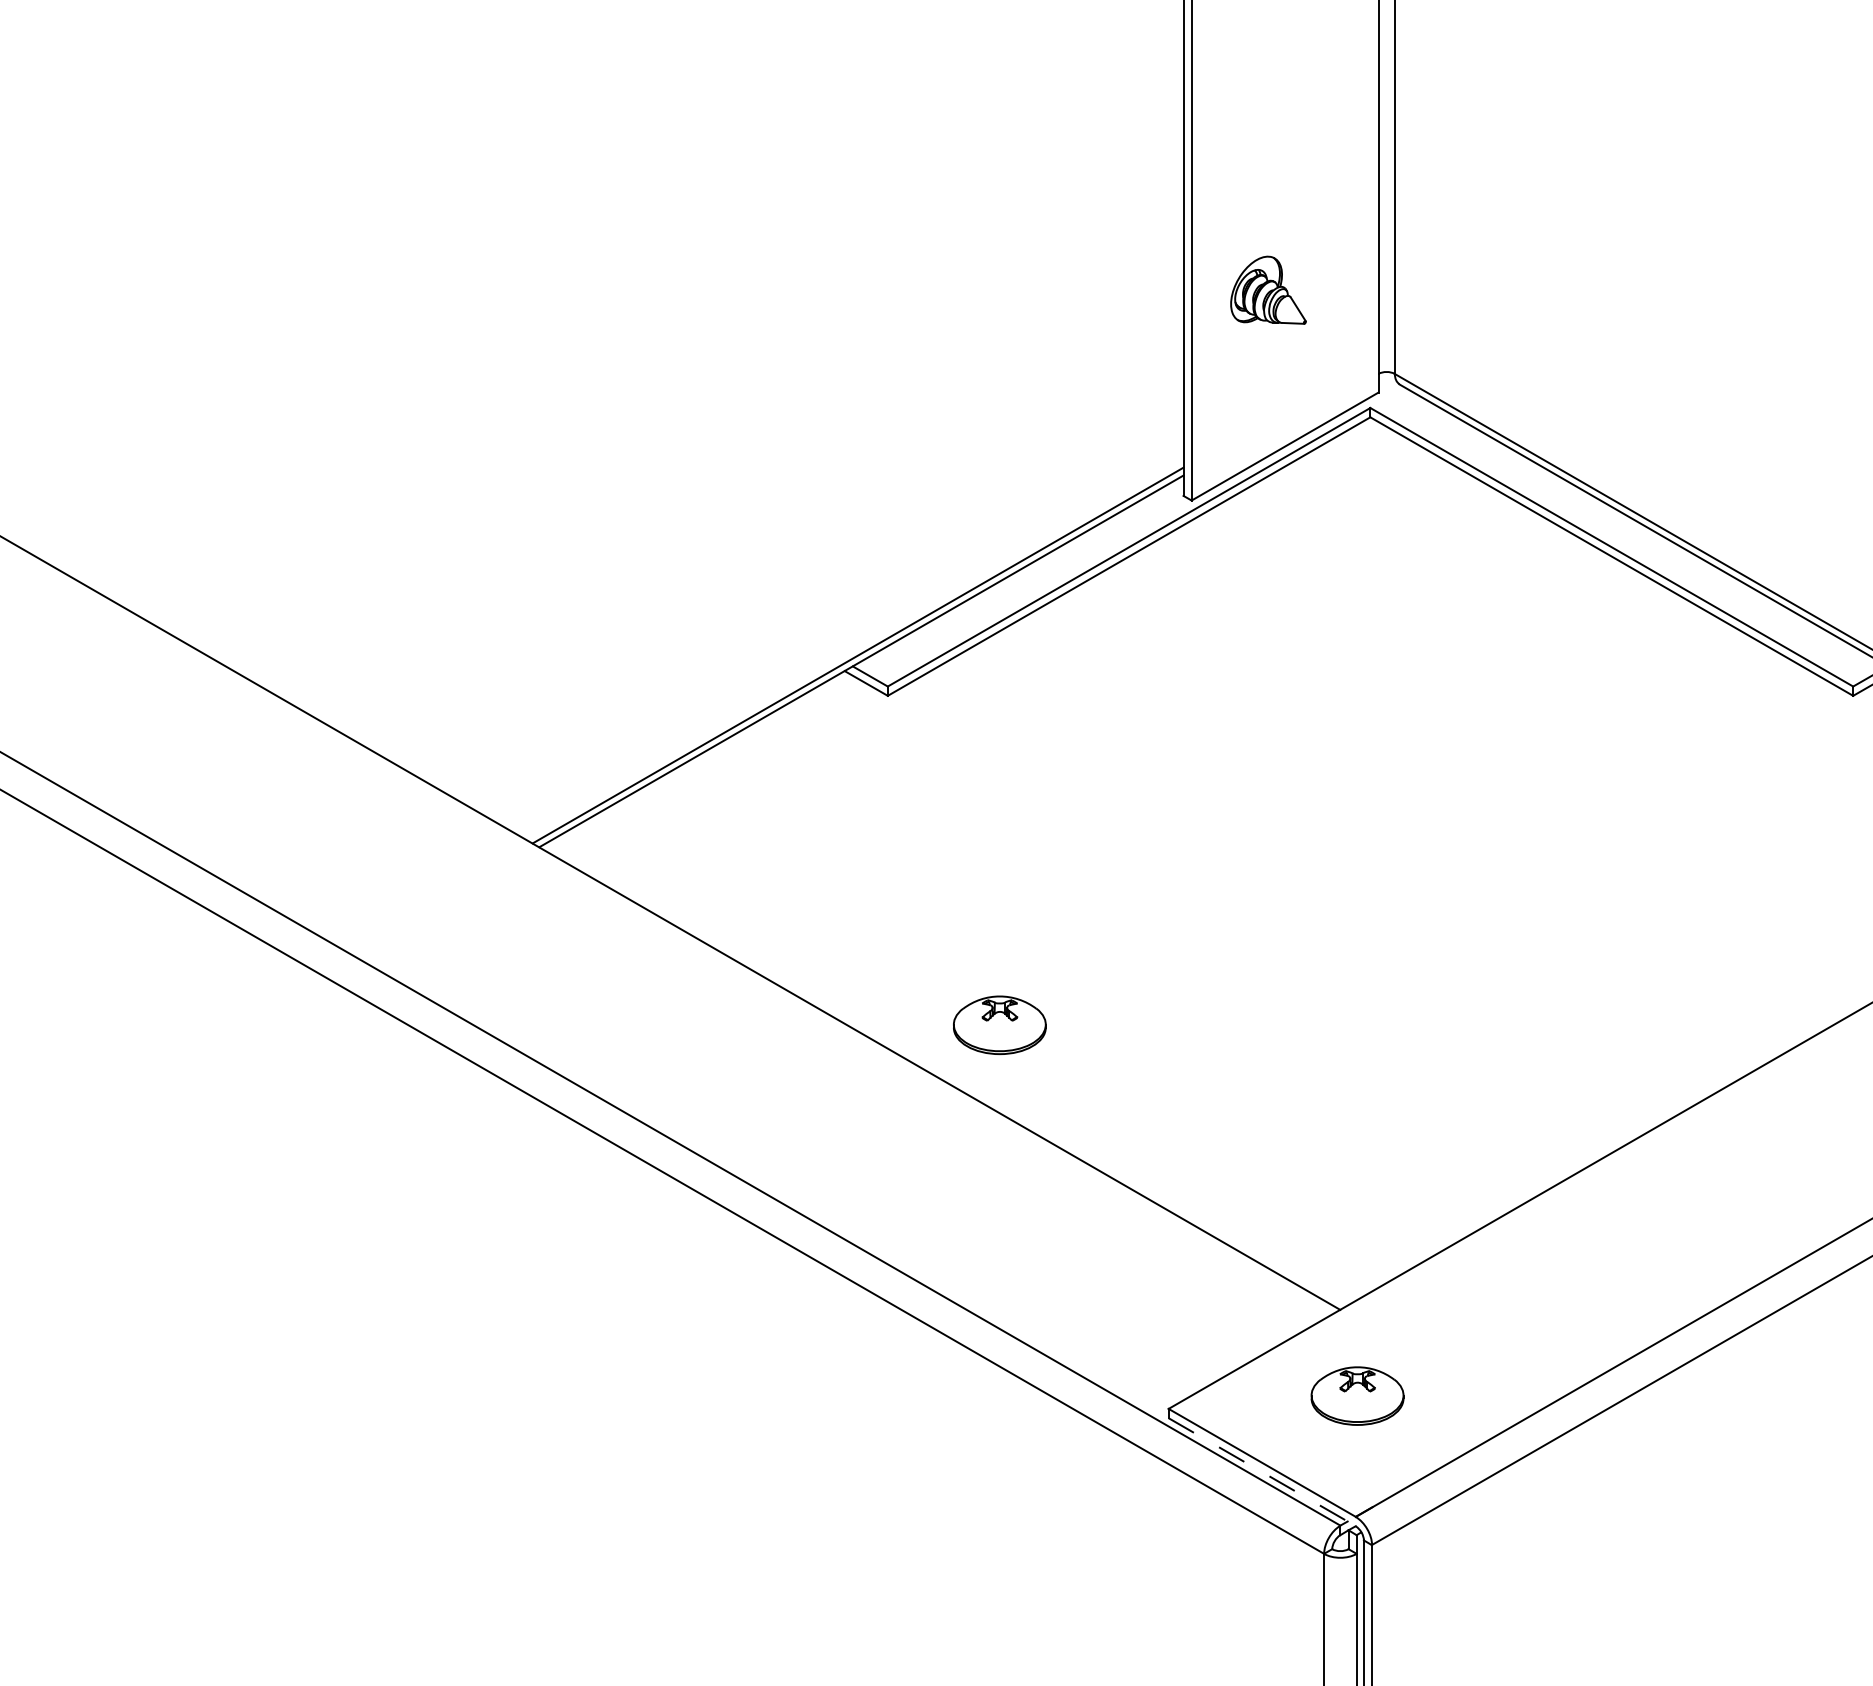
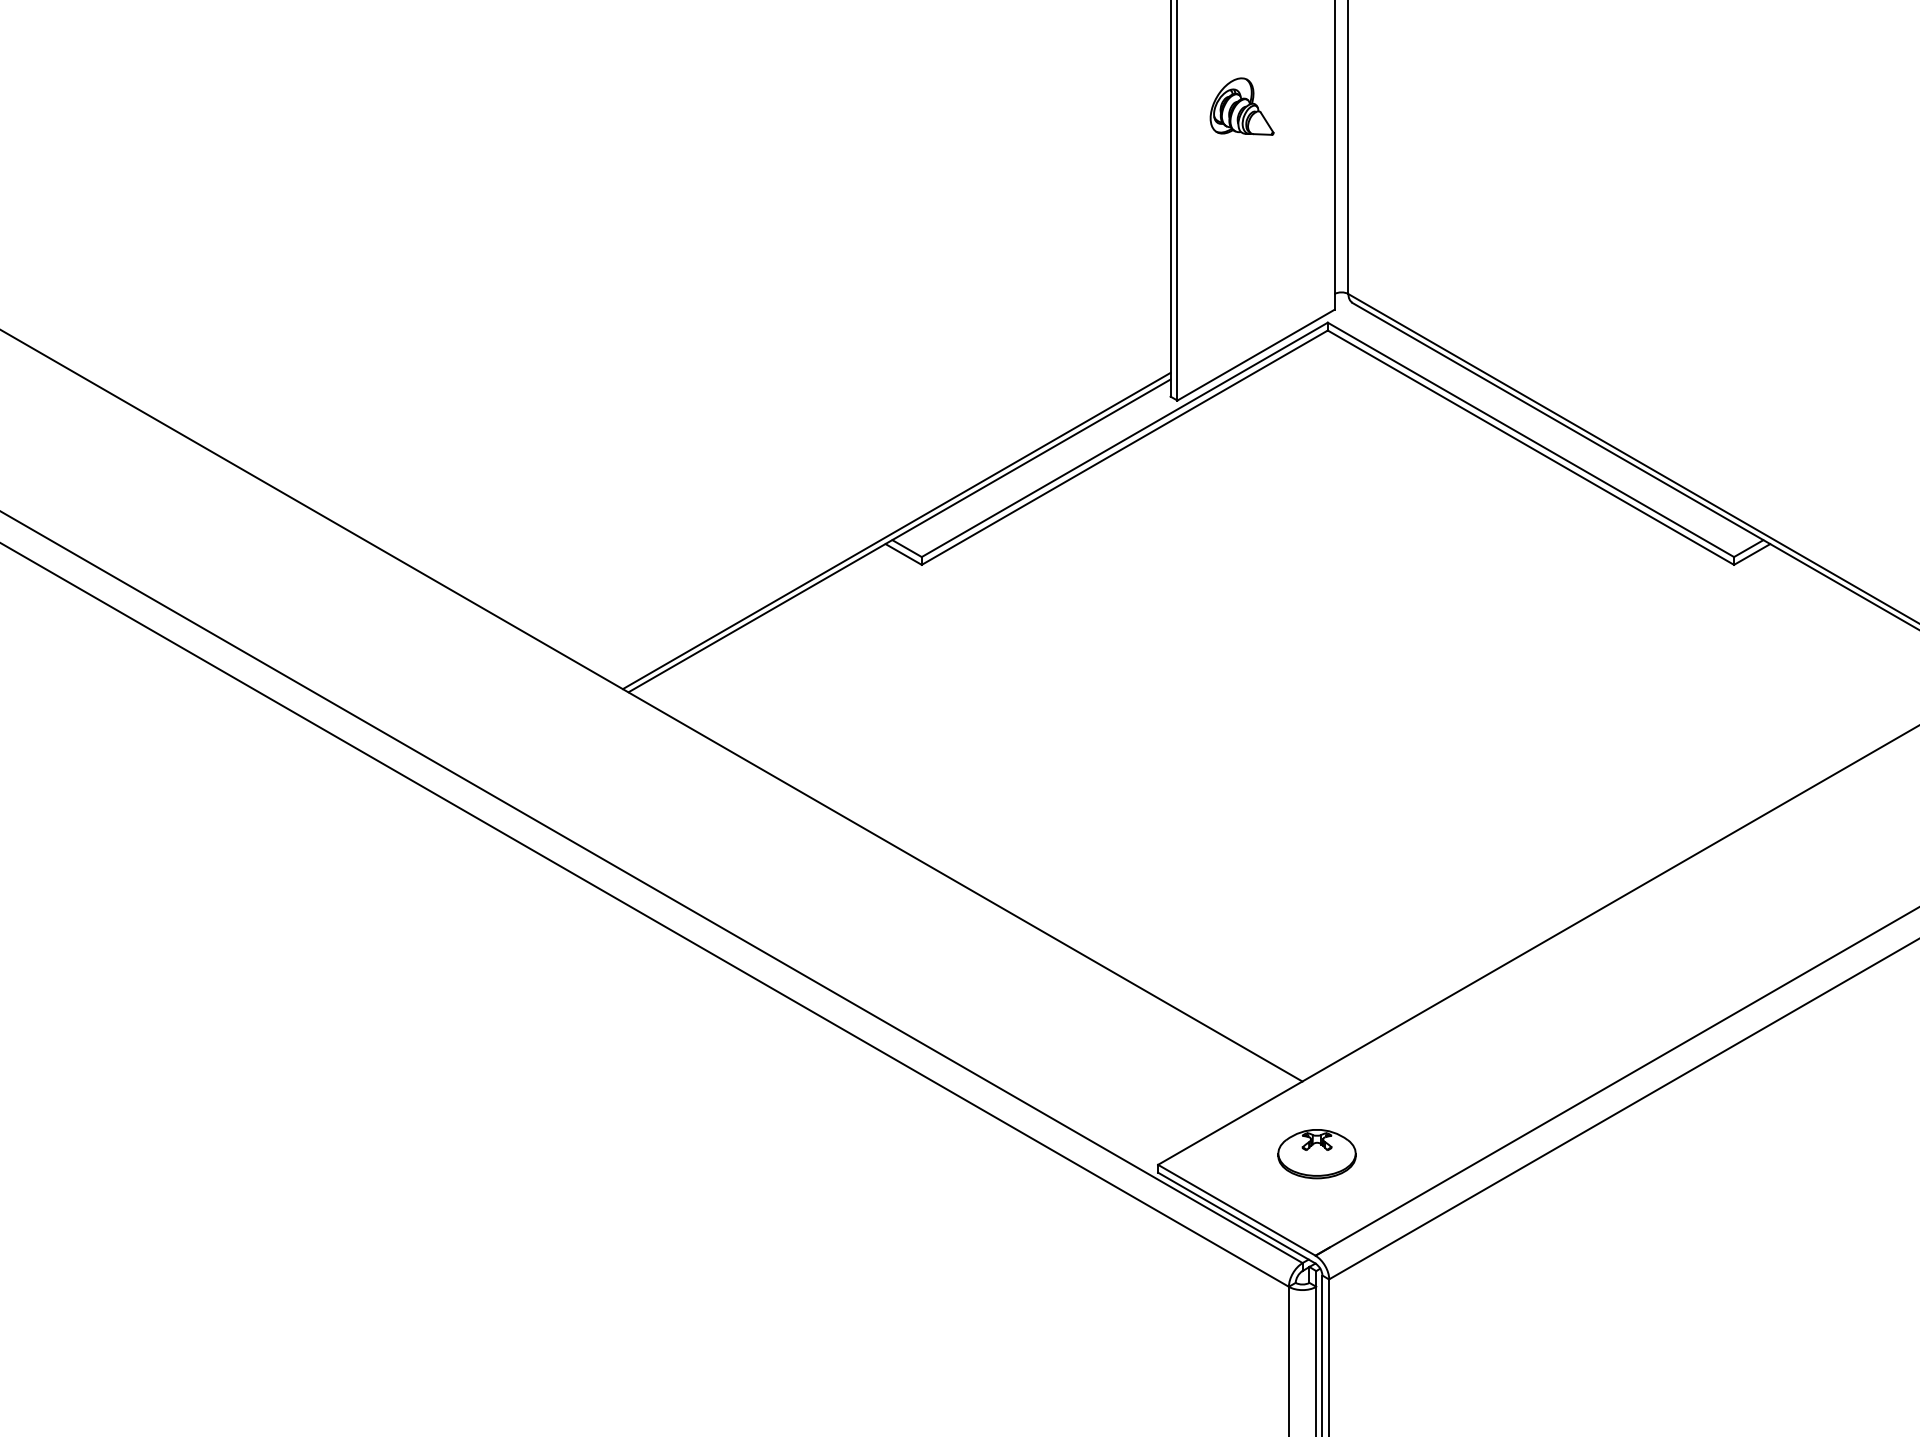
part: (1267, 290) -> (1241, 106), moved
part: (999, 1025) -> (1015, 842), removed
line: (1261, 1472) -> (1236, 1218), dashed -> solid

